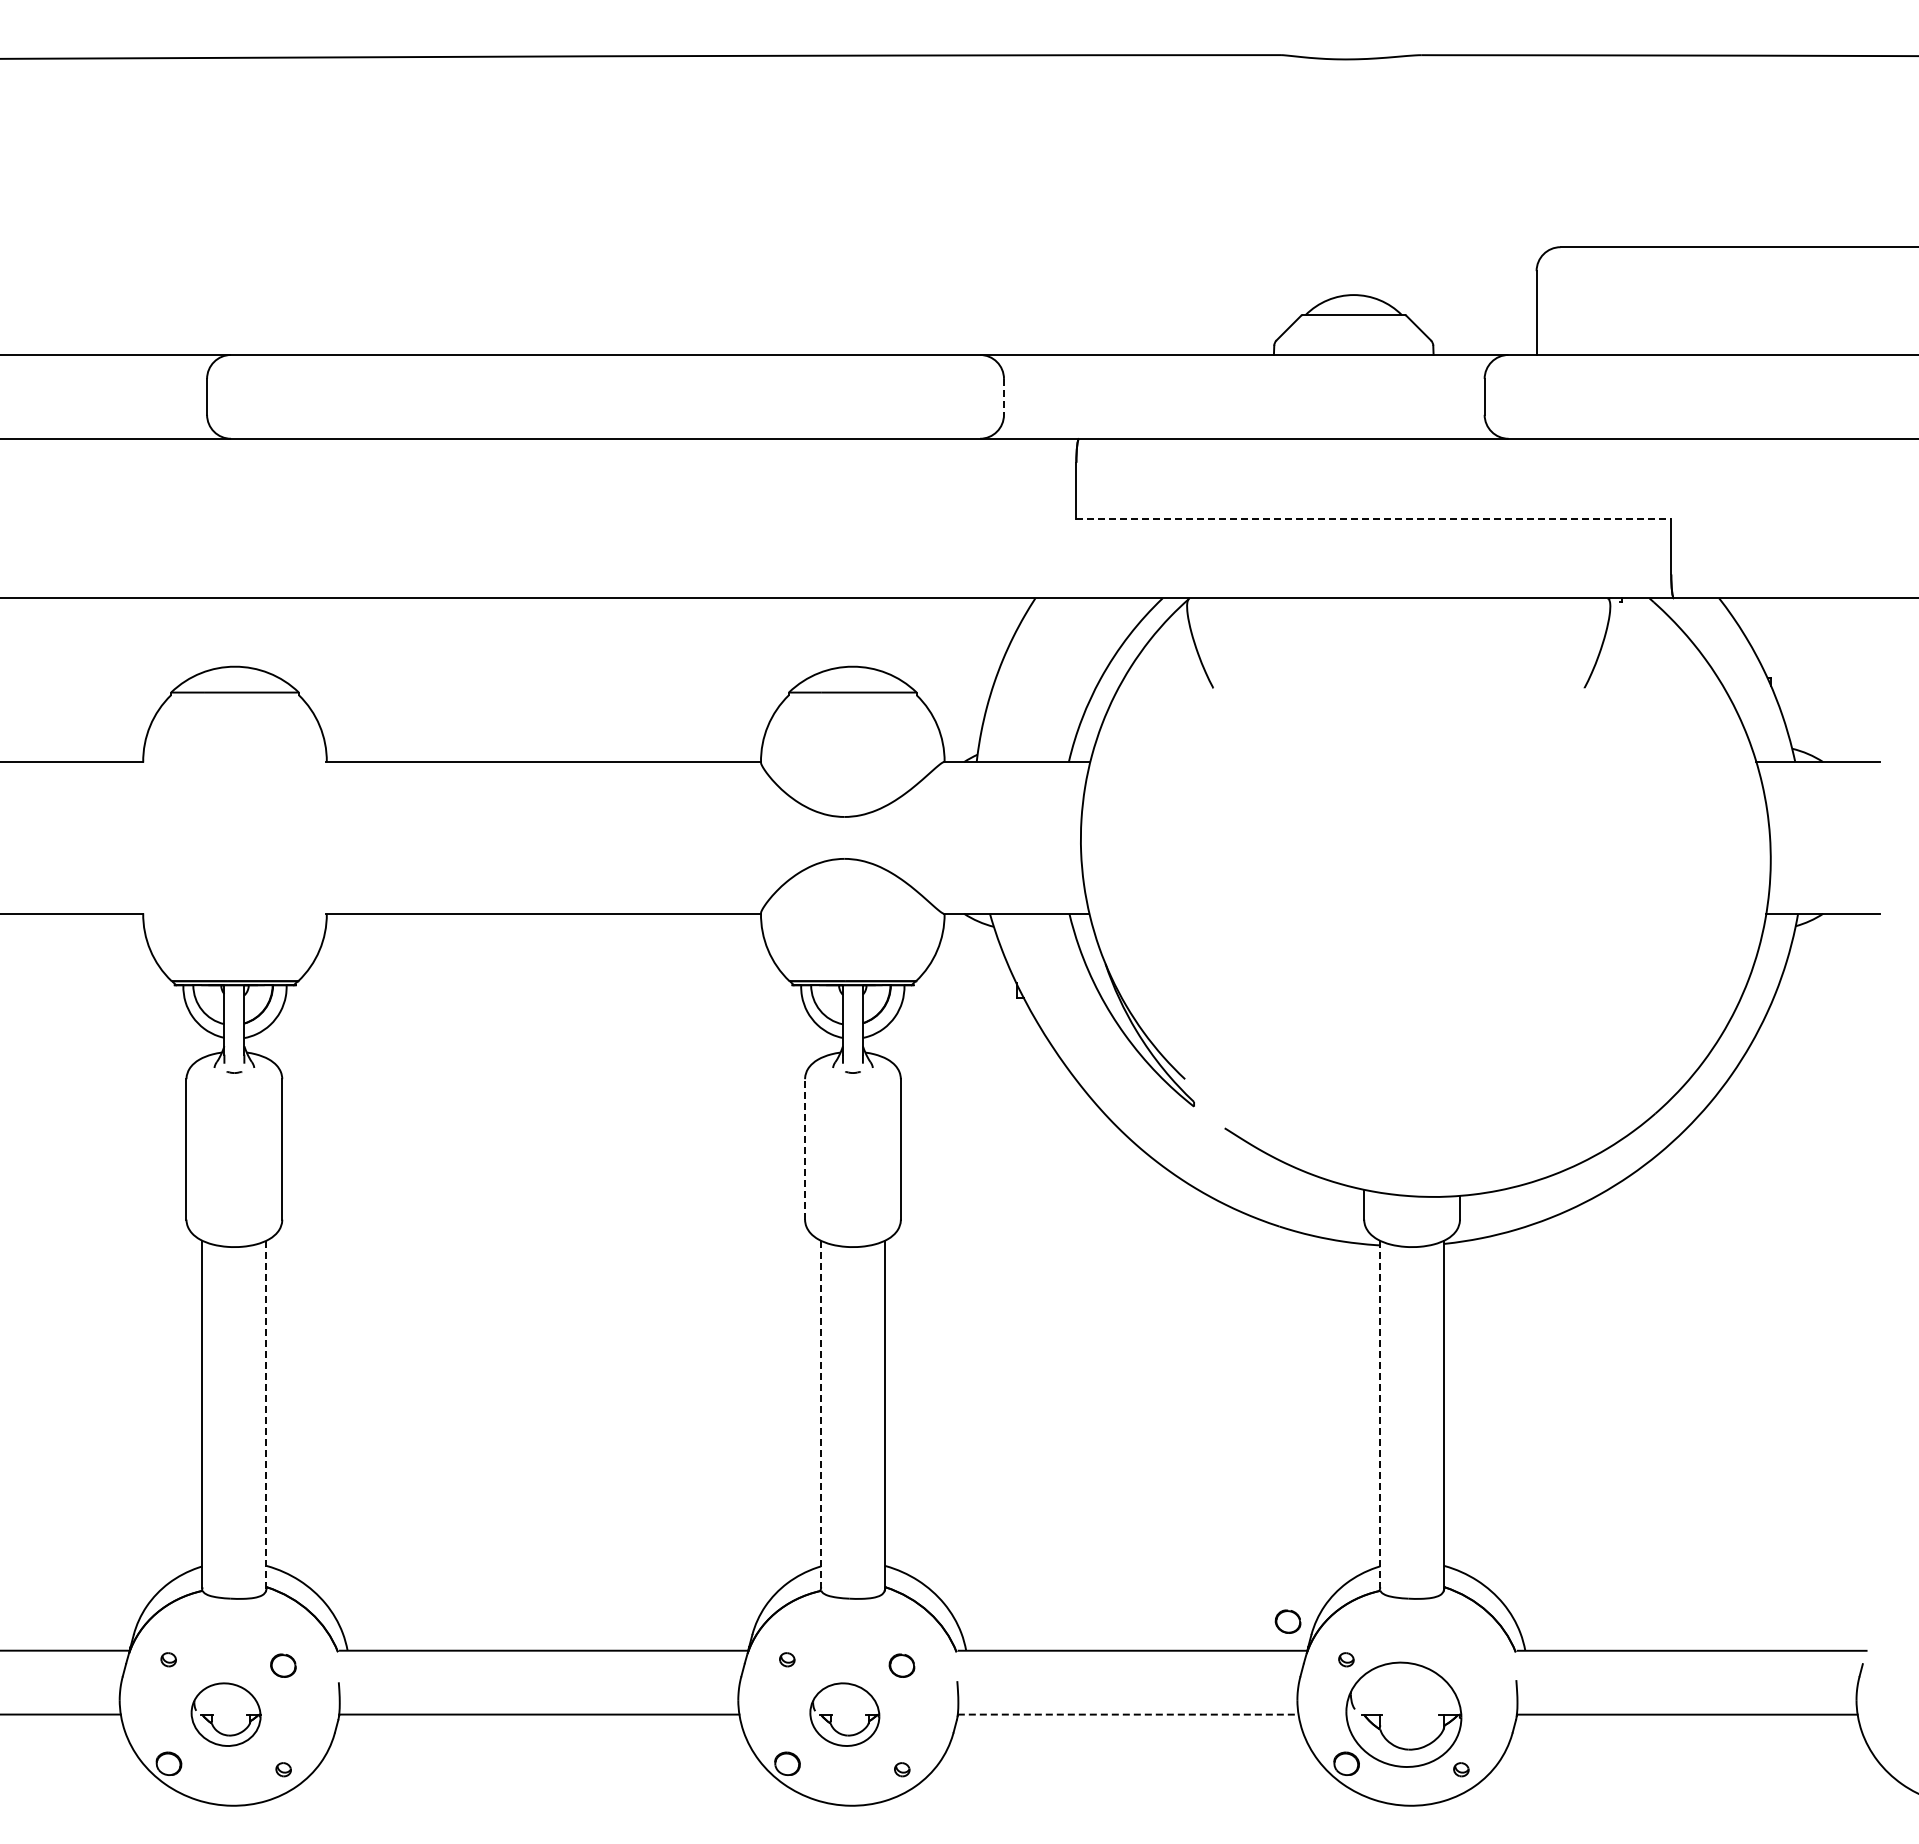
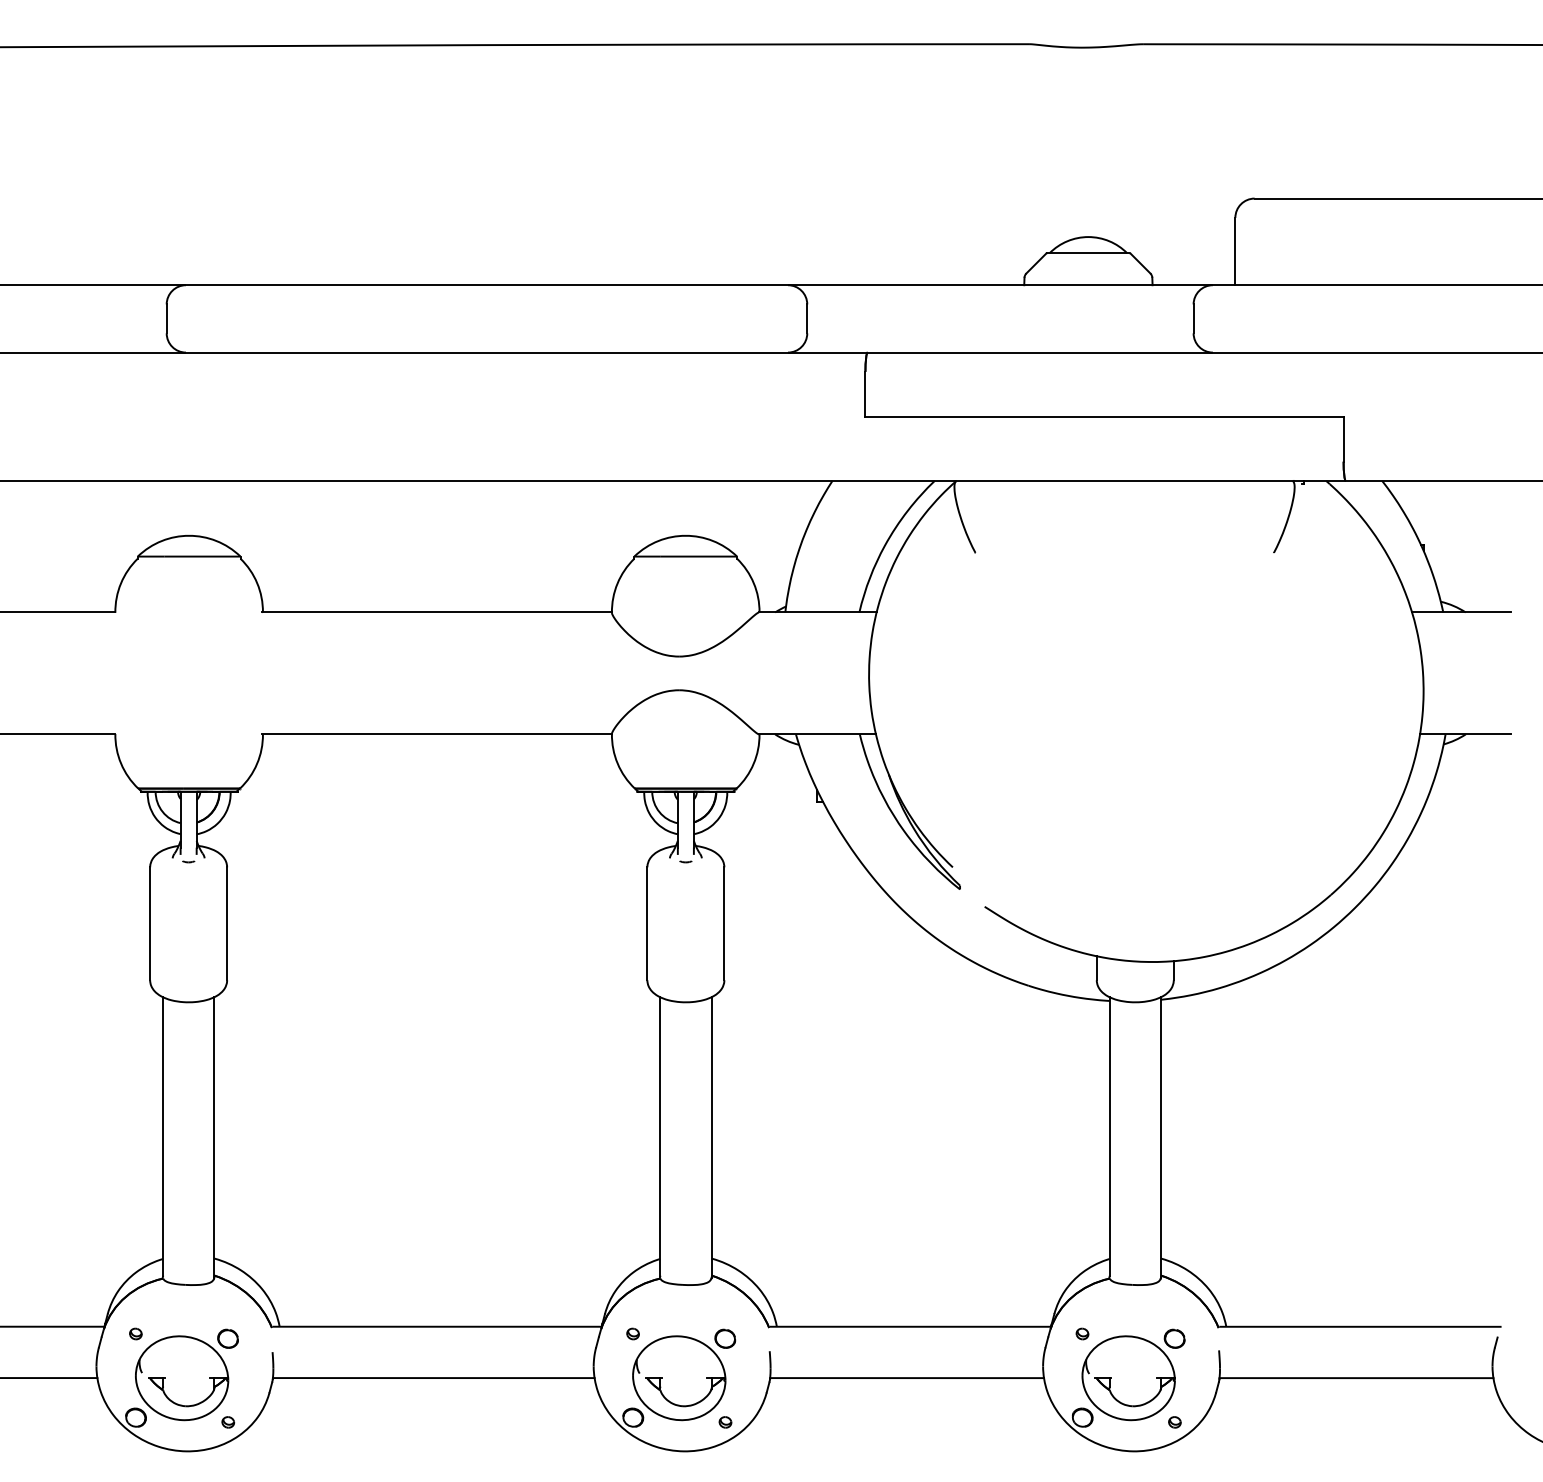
line: (1004, 396) -> (807, 318), dashed -> solid
line: (1374, 518) -> (1105, 416), dashed -> solid
line: (805, 1148) -> (647, 923), dashed -> solid
line: (821, 1414) -> (660, 1136), dashed -> solid
line: (1380, 1414) -> (1109, 1136), dashed -> solid
line: (266, 1415) -> (214, 1137), dashed -> solid
part: (1287, 1621) -> (1174, 1338), moved
part: (225, 1714) -> (181, 1378), size x1.67
part: (844, 1714) -> (679, 1378), size x1.67
line: (1128, 1714) -> (907, 1378), dashed -> solid

